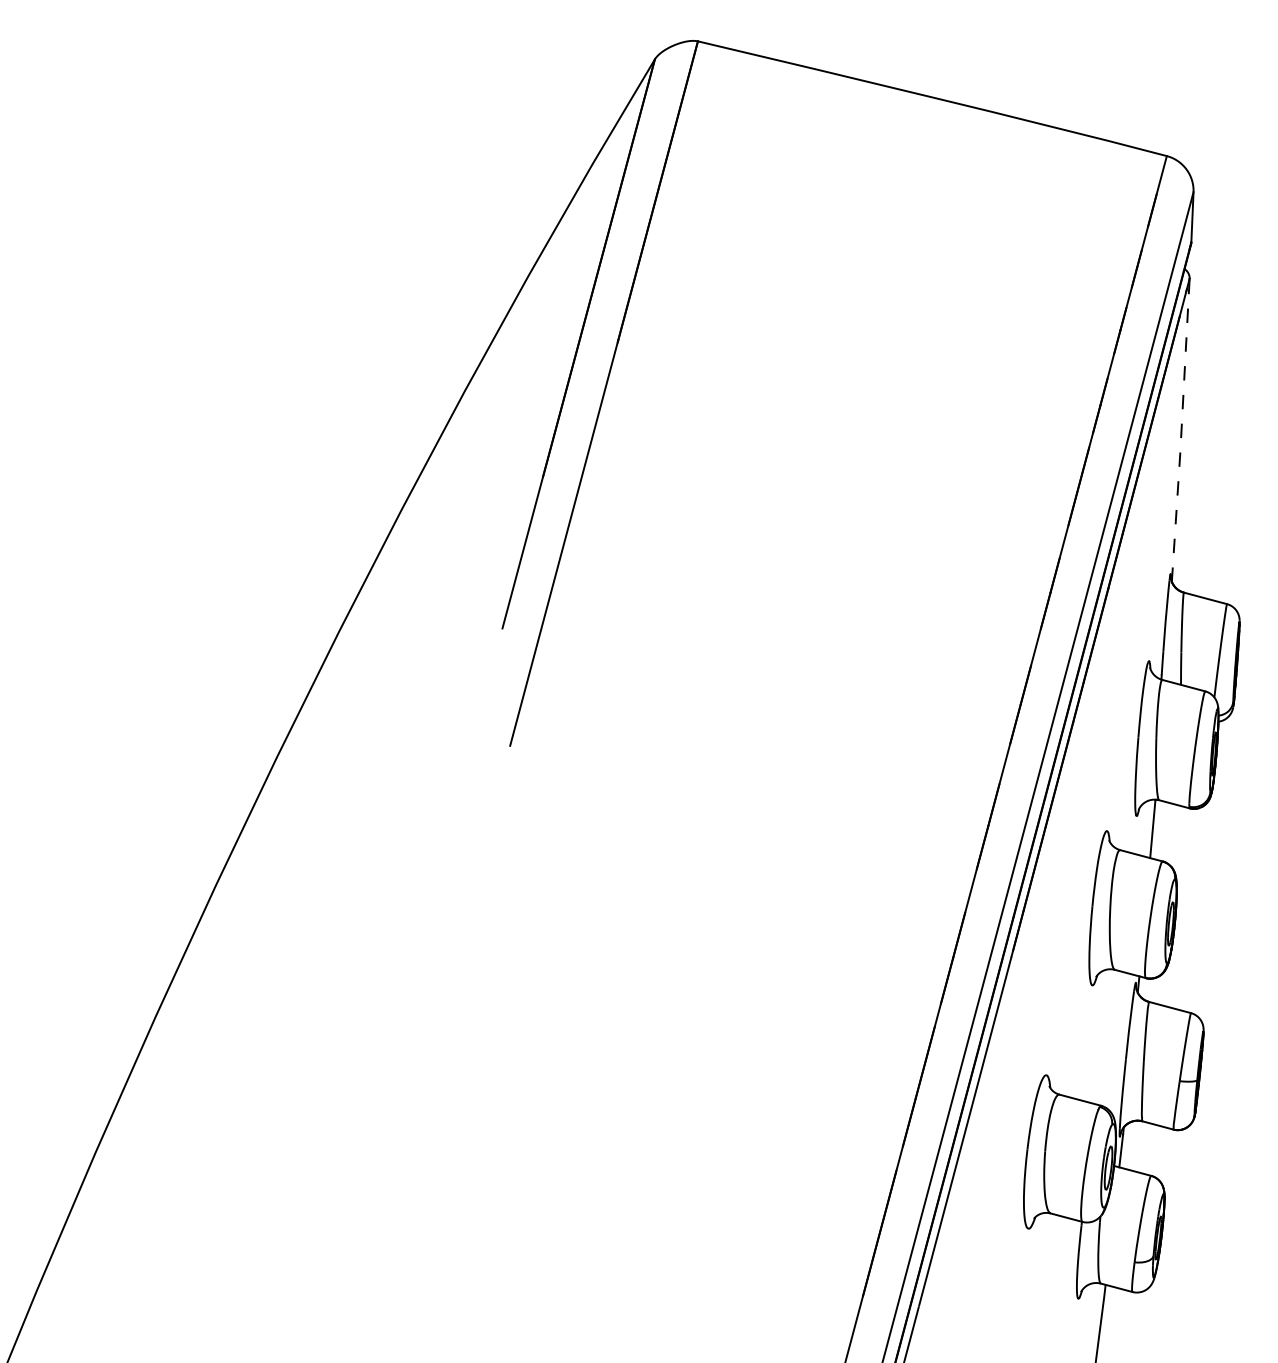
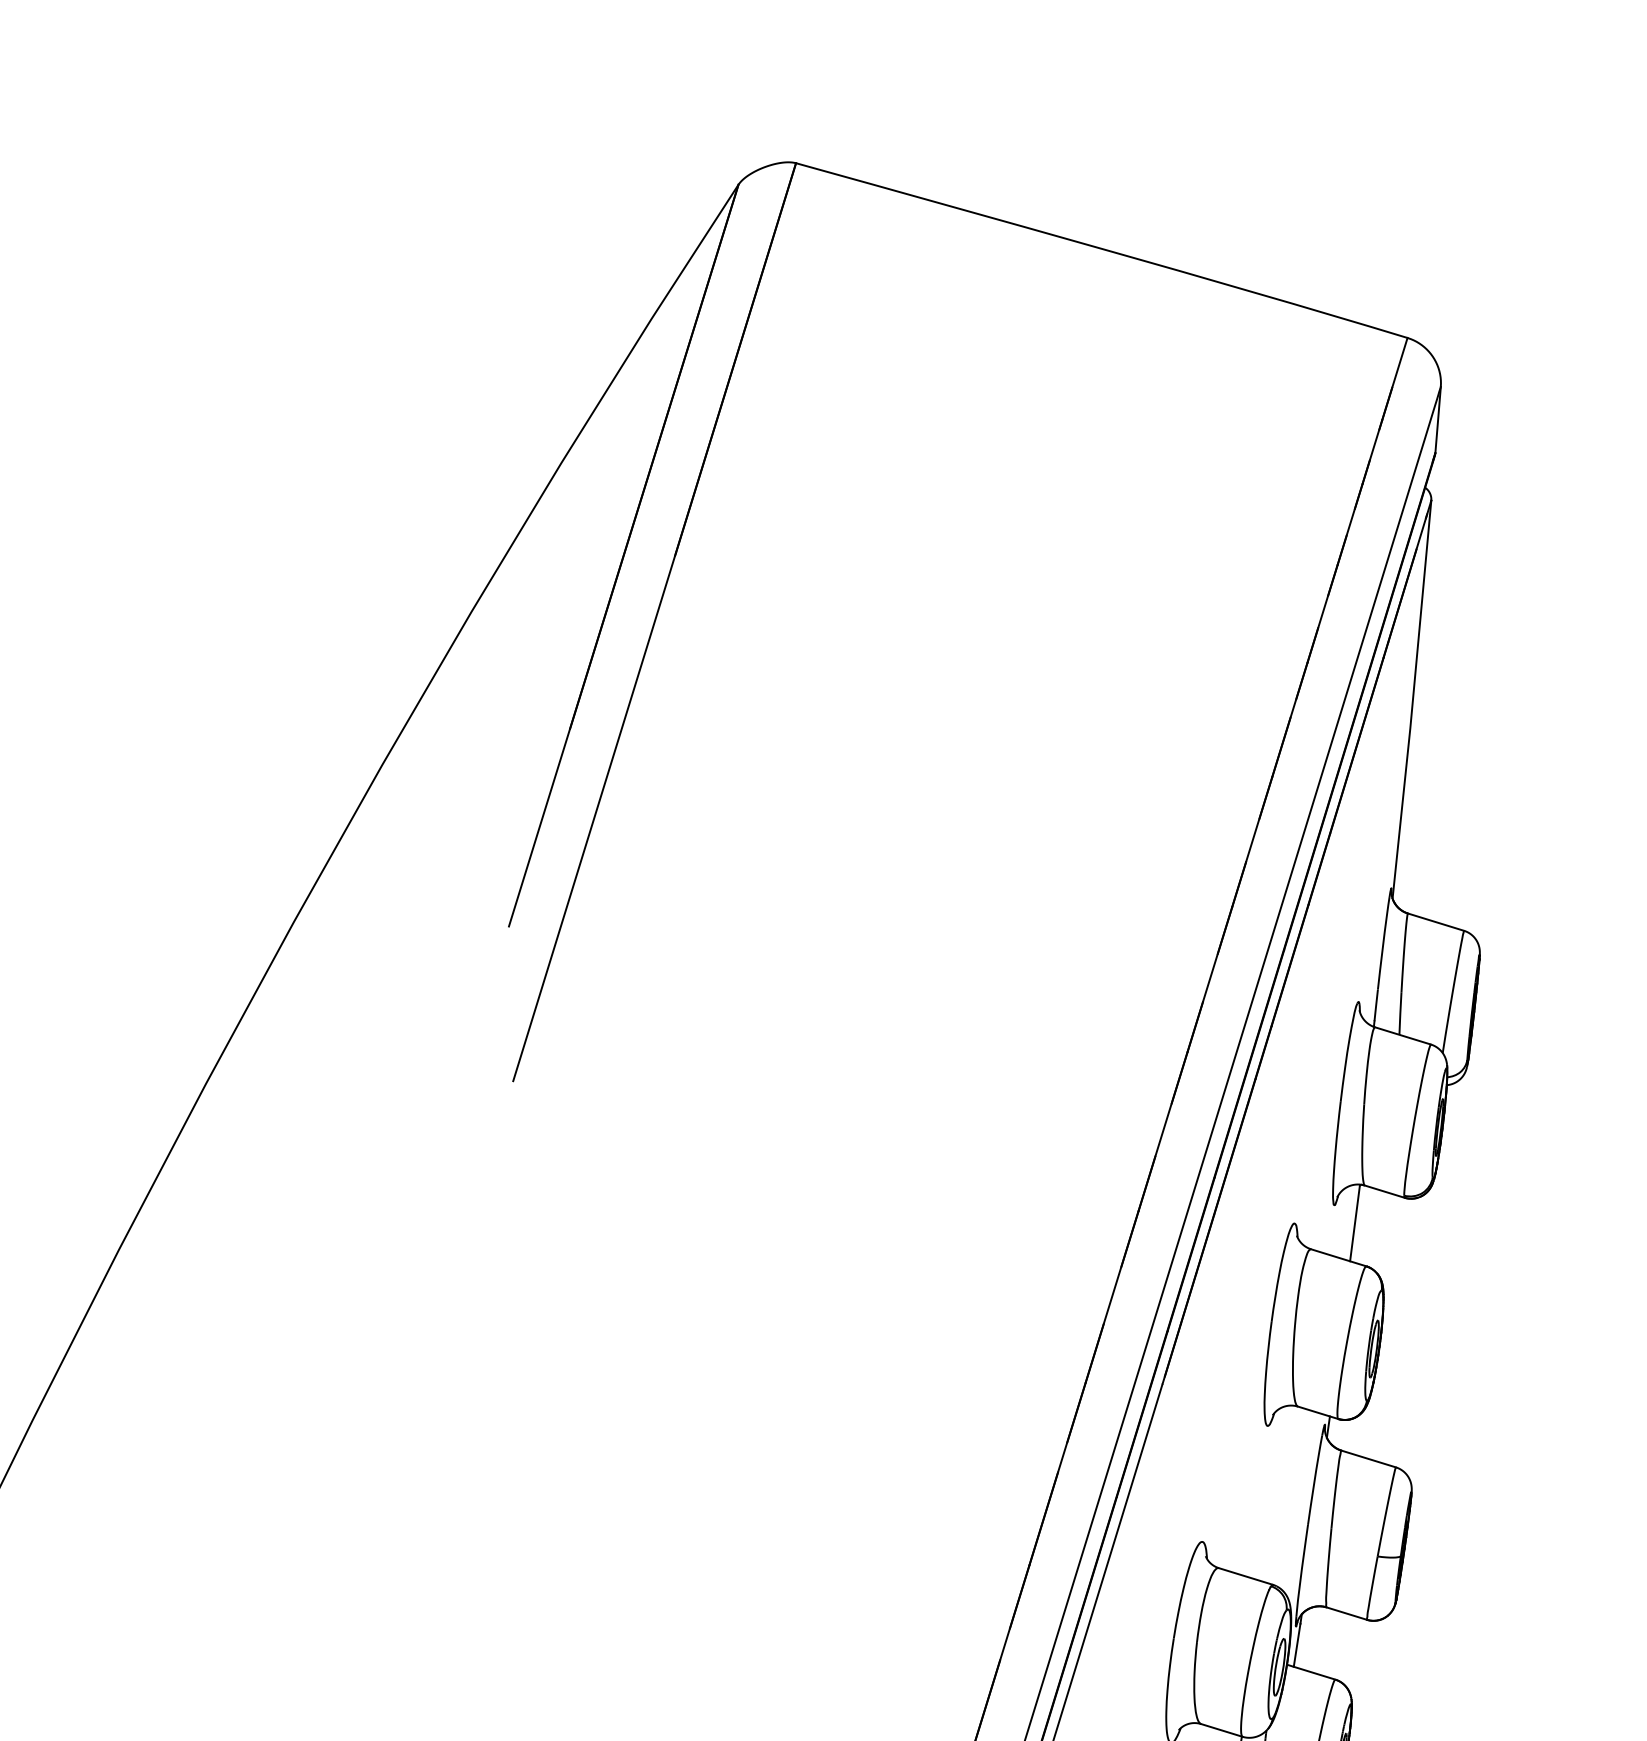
line: (1181, 430) -> (1412, 699), dashed -> solid

